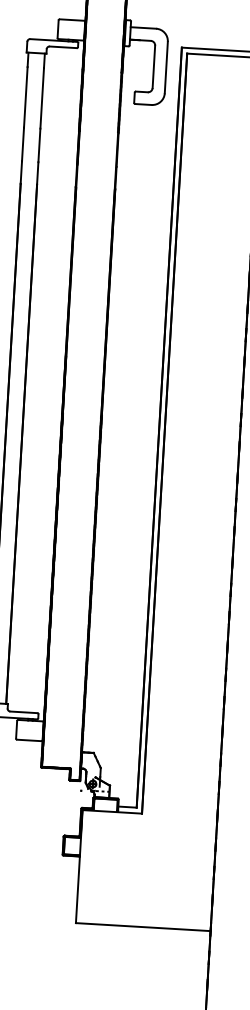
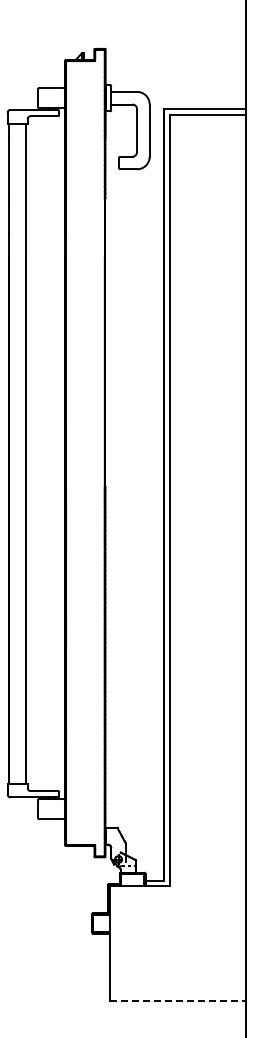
line: (143, 927) -> (178, 1001), solid -> dashed

